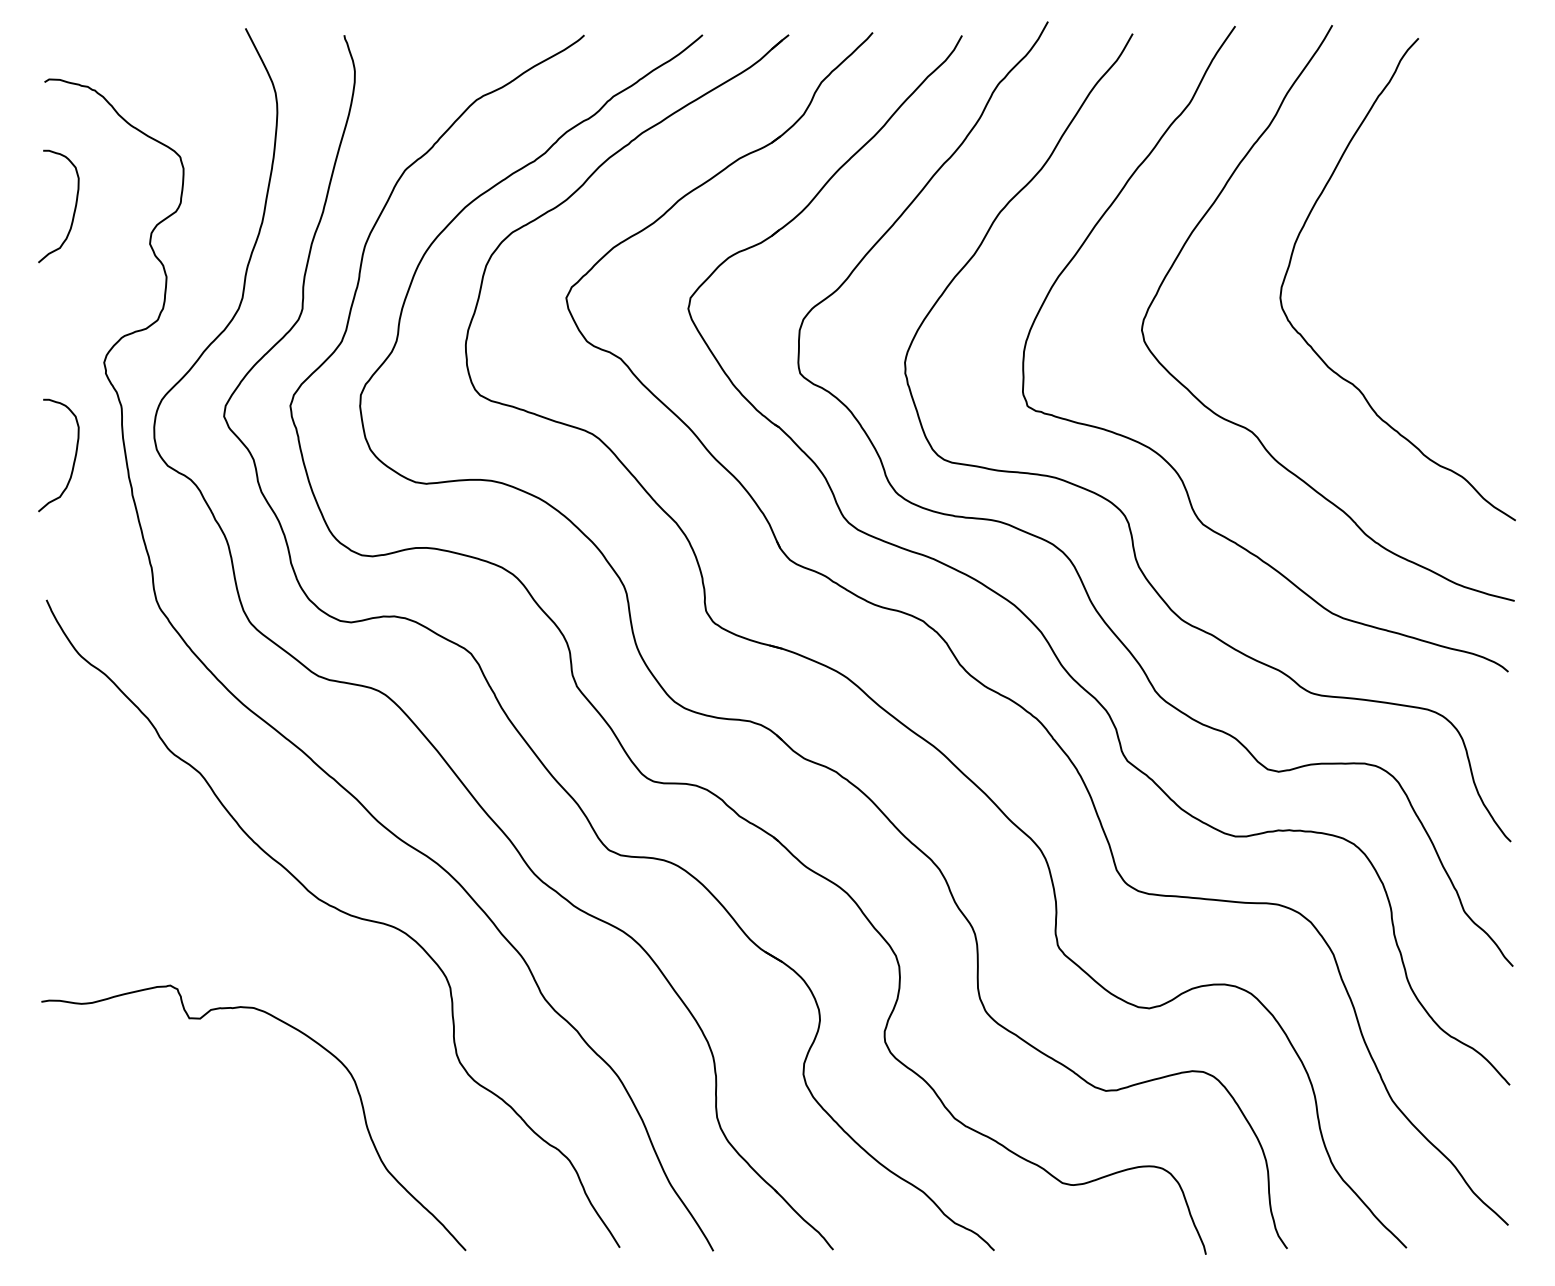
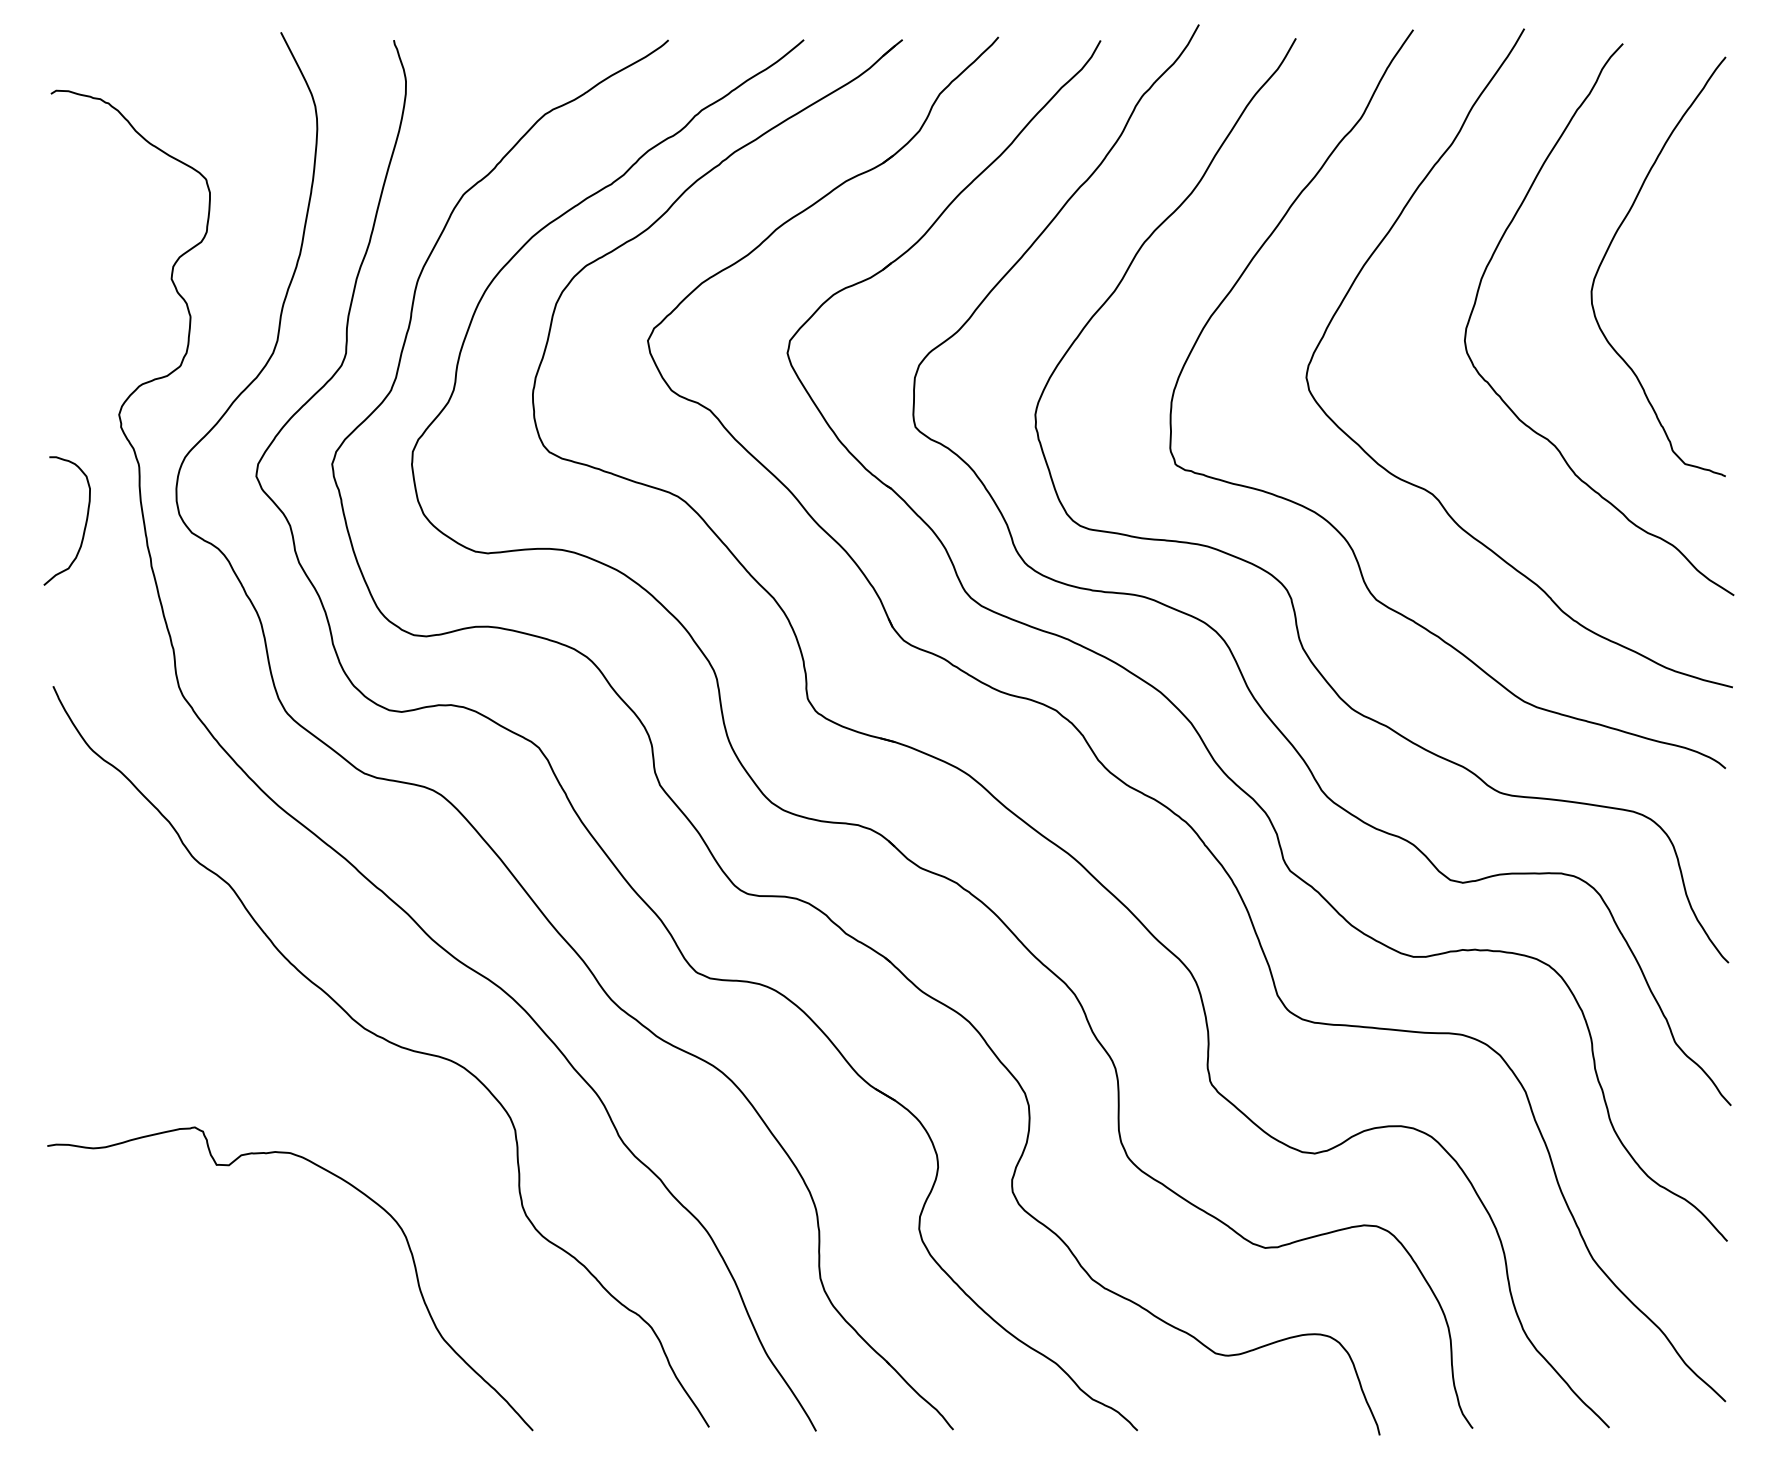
curve: (73, 211) -> (84, 241), removed
curve: (1408, 214) -> (1611, 245), added

